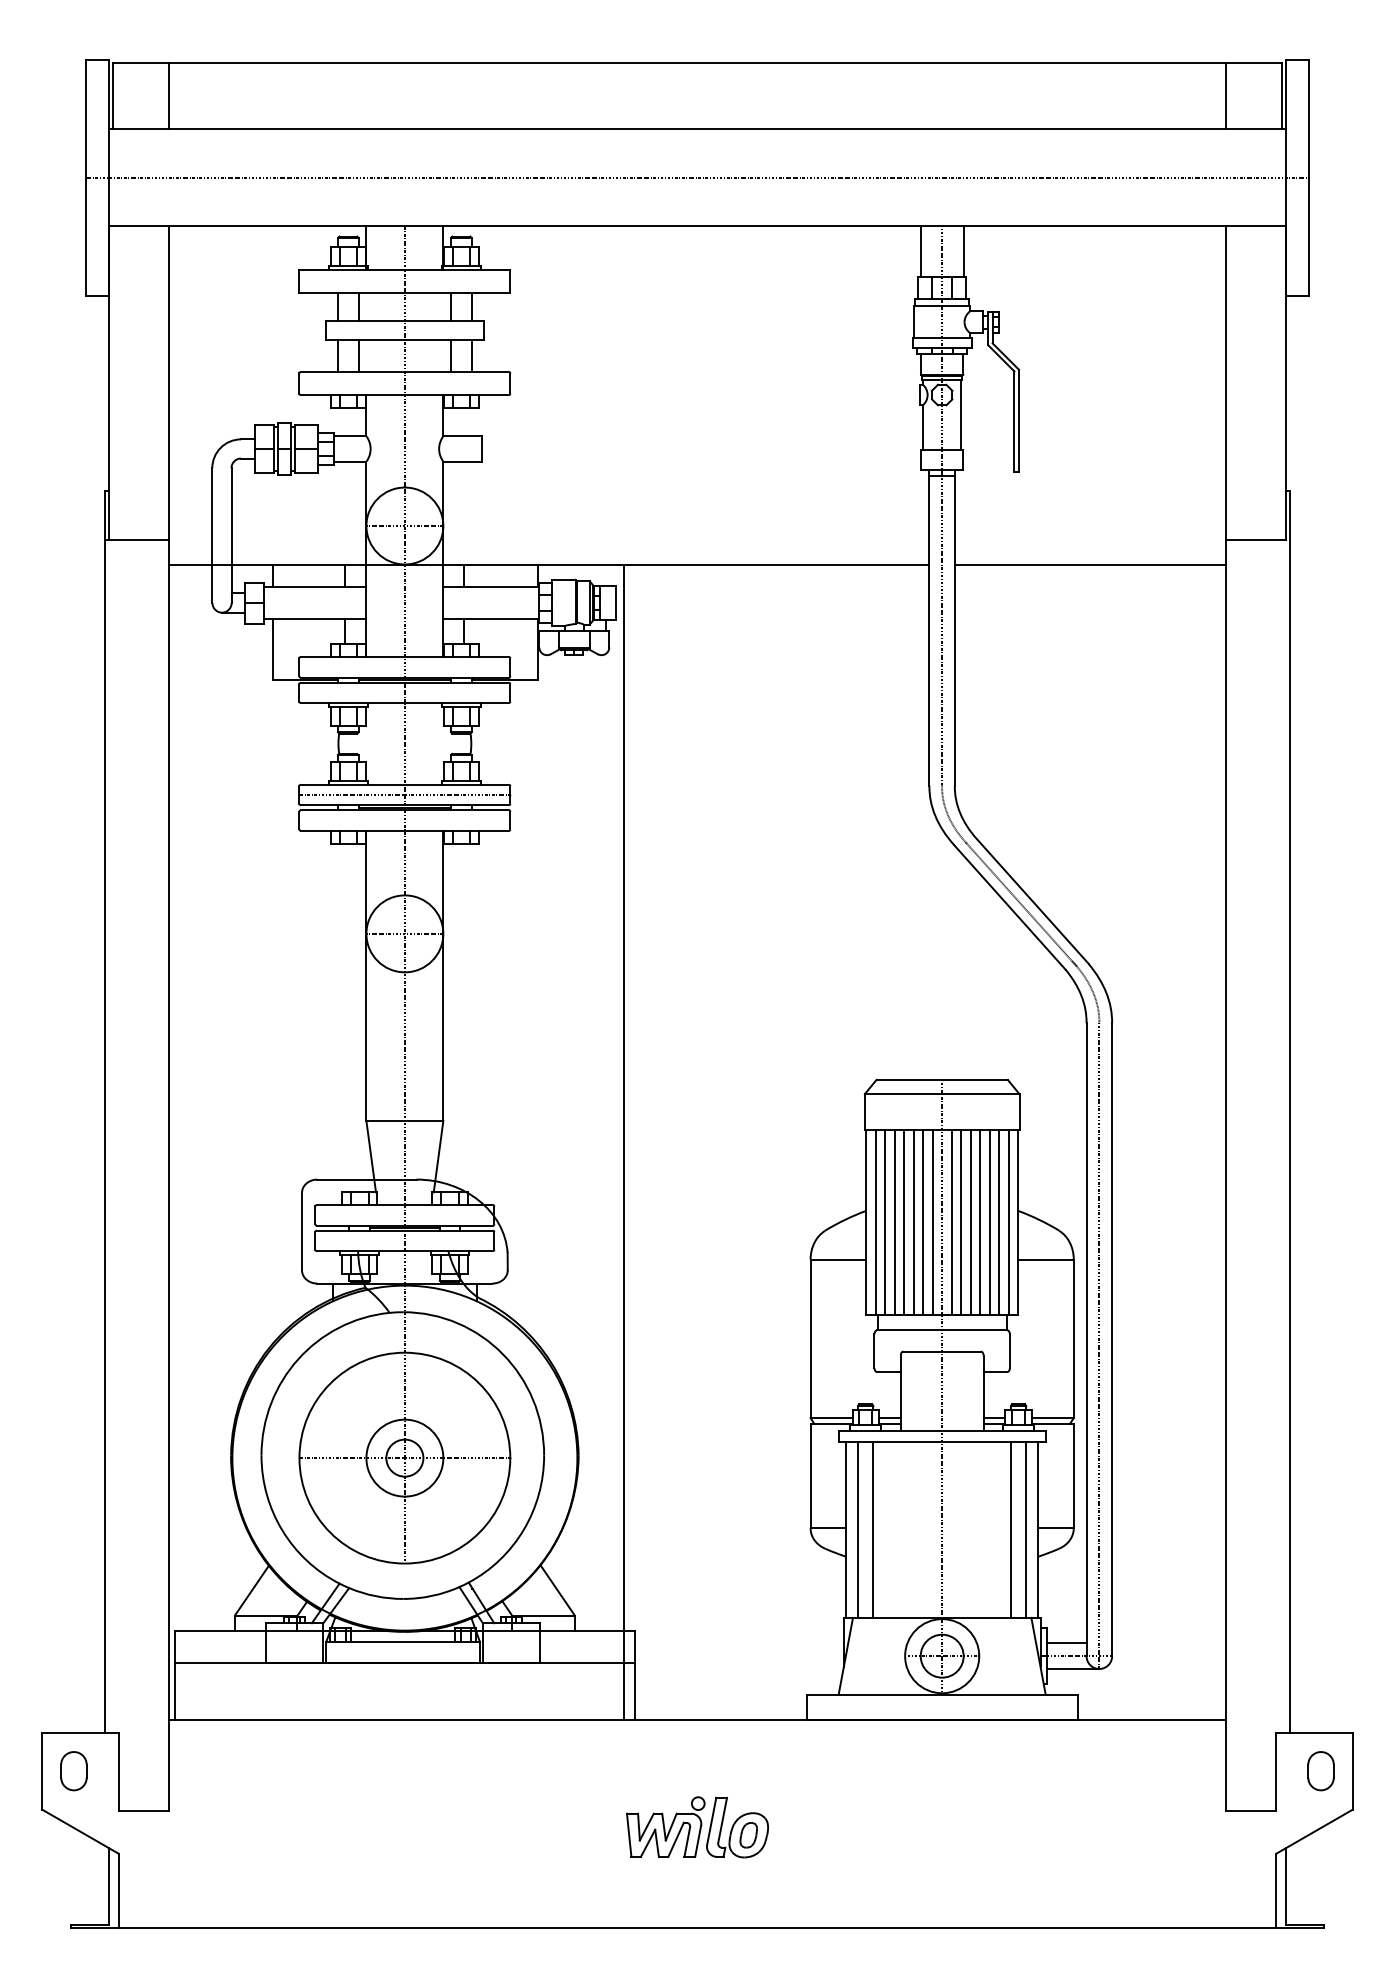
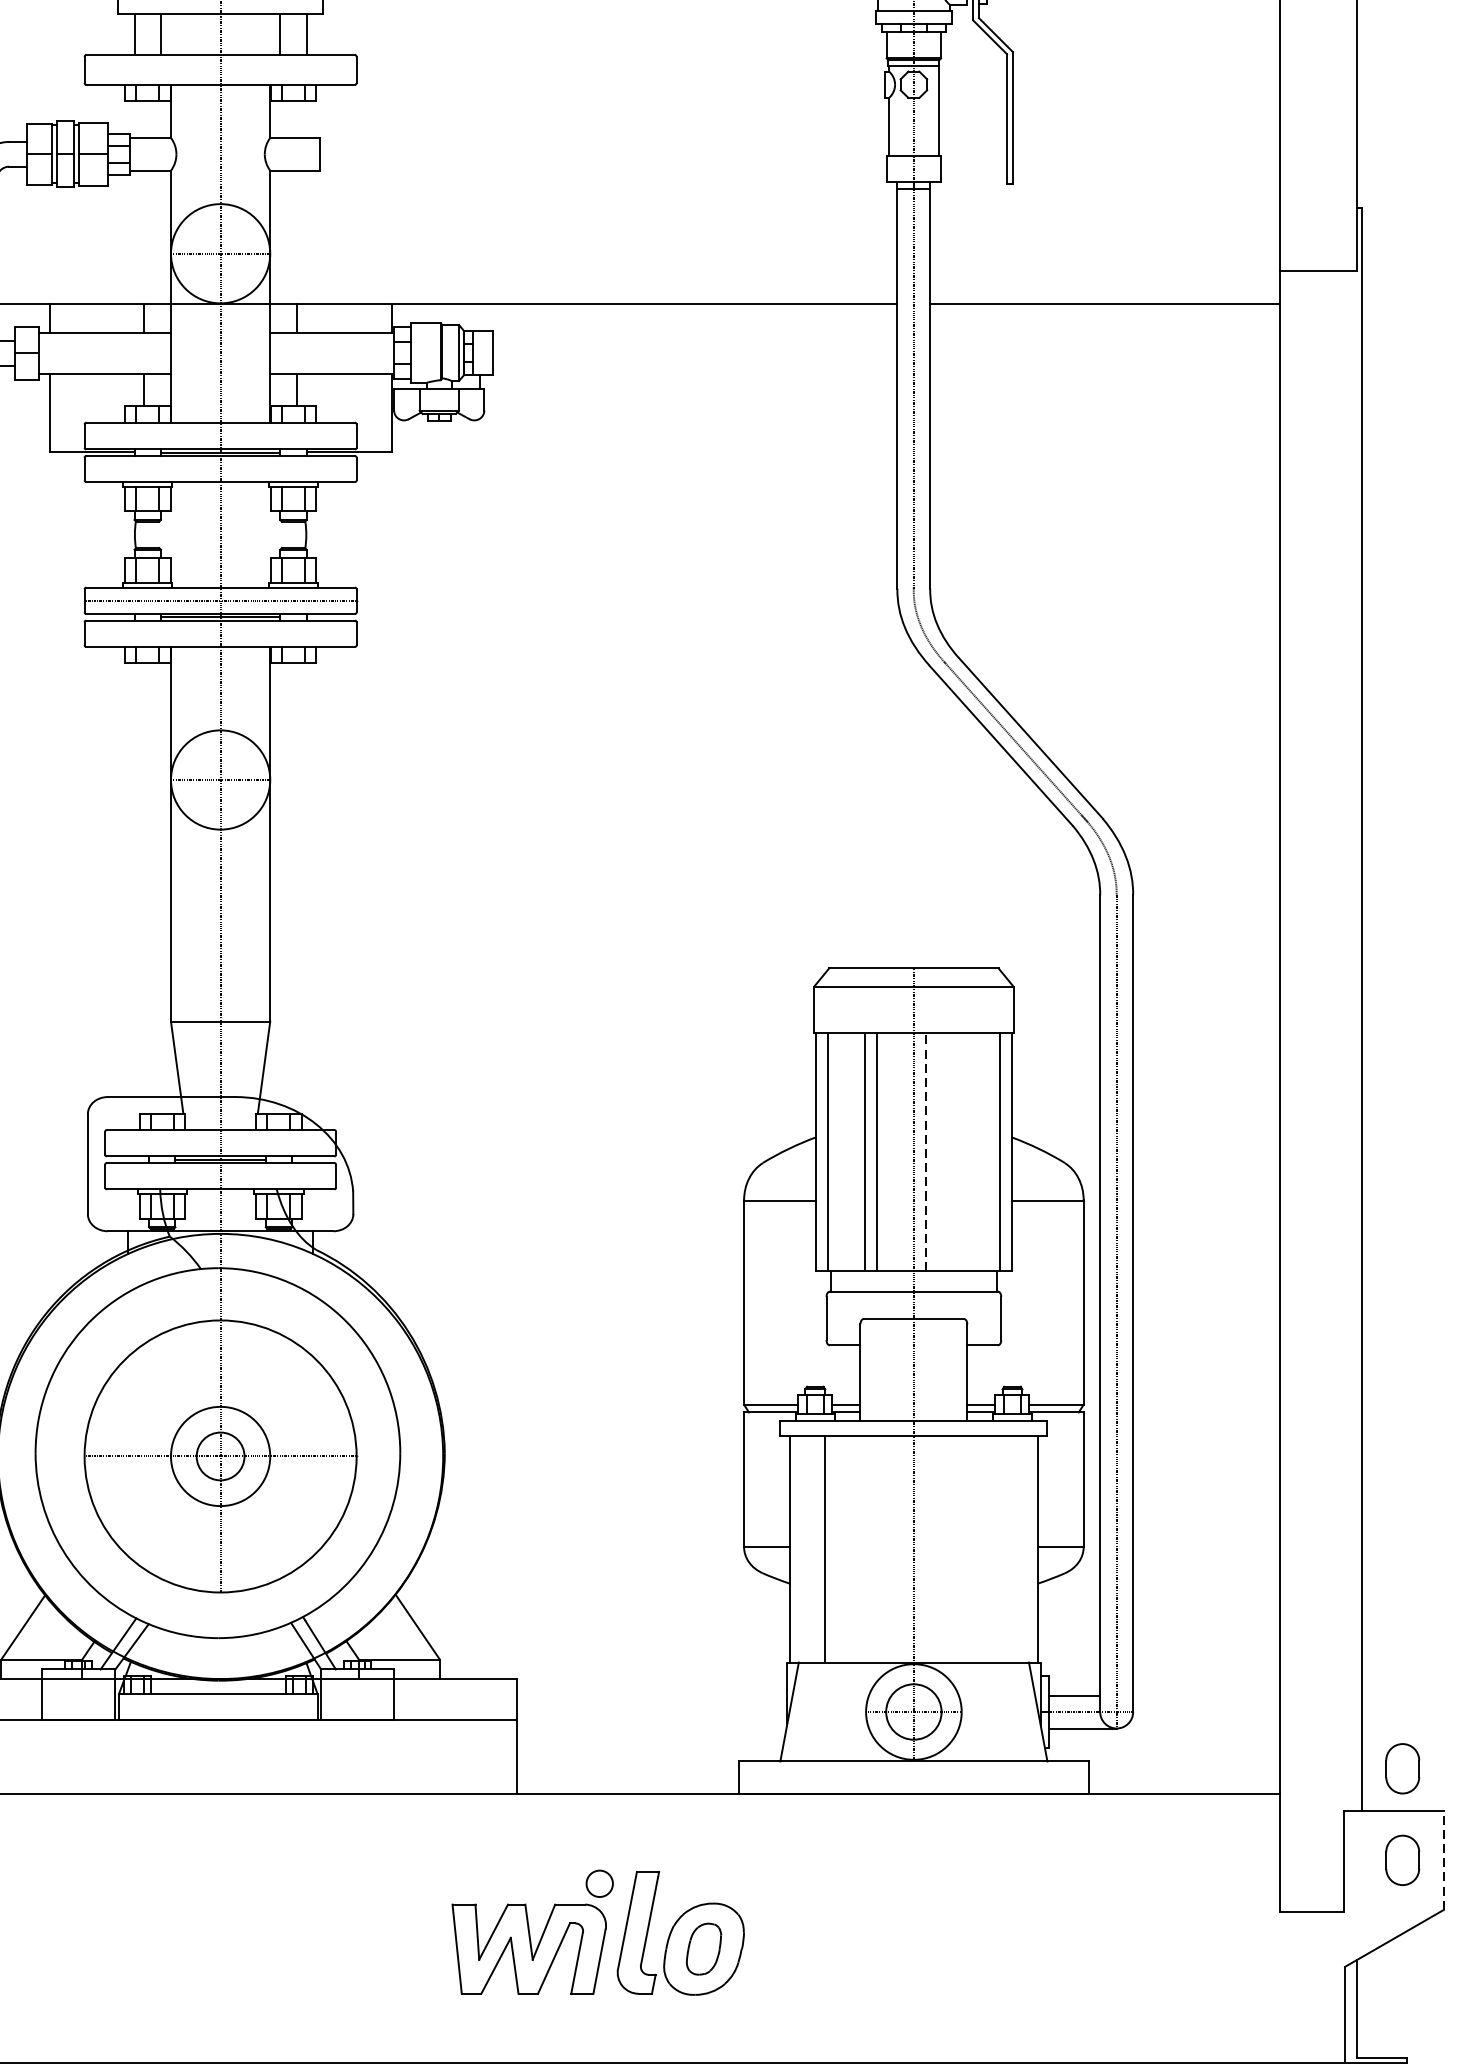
line: (624, 1142) -> (503, 1049), removed
line: (951, 1221) -> (925, 1151), solid -> dashed
line: (885, 1222) -> (840, 1152), removed
line: (894, 1222) -> (852, 1152), removed
line: (923, 1222) -> (889, 1152), removed
line: (932, 1222) -> (901, 1152), removed
line: (961, 1222) -> (938, 1152), removed
line: (970, 1222) -> (950, 1152), removed
line: (980, 1222) -> (963, 1152), removed
line: (989, 1222) -> (974, 1152), removed
line: (999, 1222) -> (987, 1152), removed
line: (858, 1529) -> (805, 1548), removed
line: (1010, 1529) -> (1002, 1548), removed
line: (1026, 1529) -> (1022, 1548), removed
part: (1320, 1700) -> (1402, 1769), added
line: (1352, 1770) -> (1443, 1859), solid -> dashed
part: (697, 1827) -> (598, 1933), size x1.6

